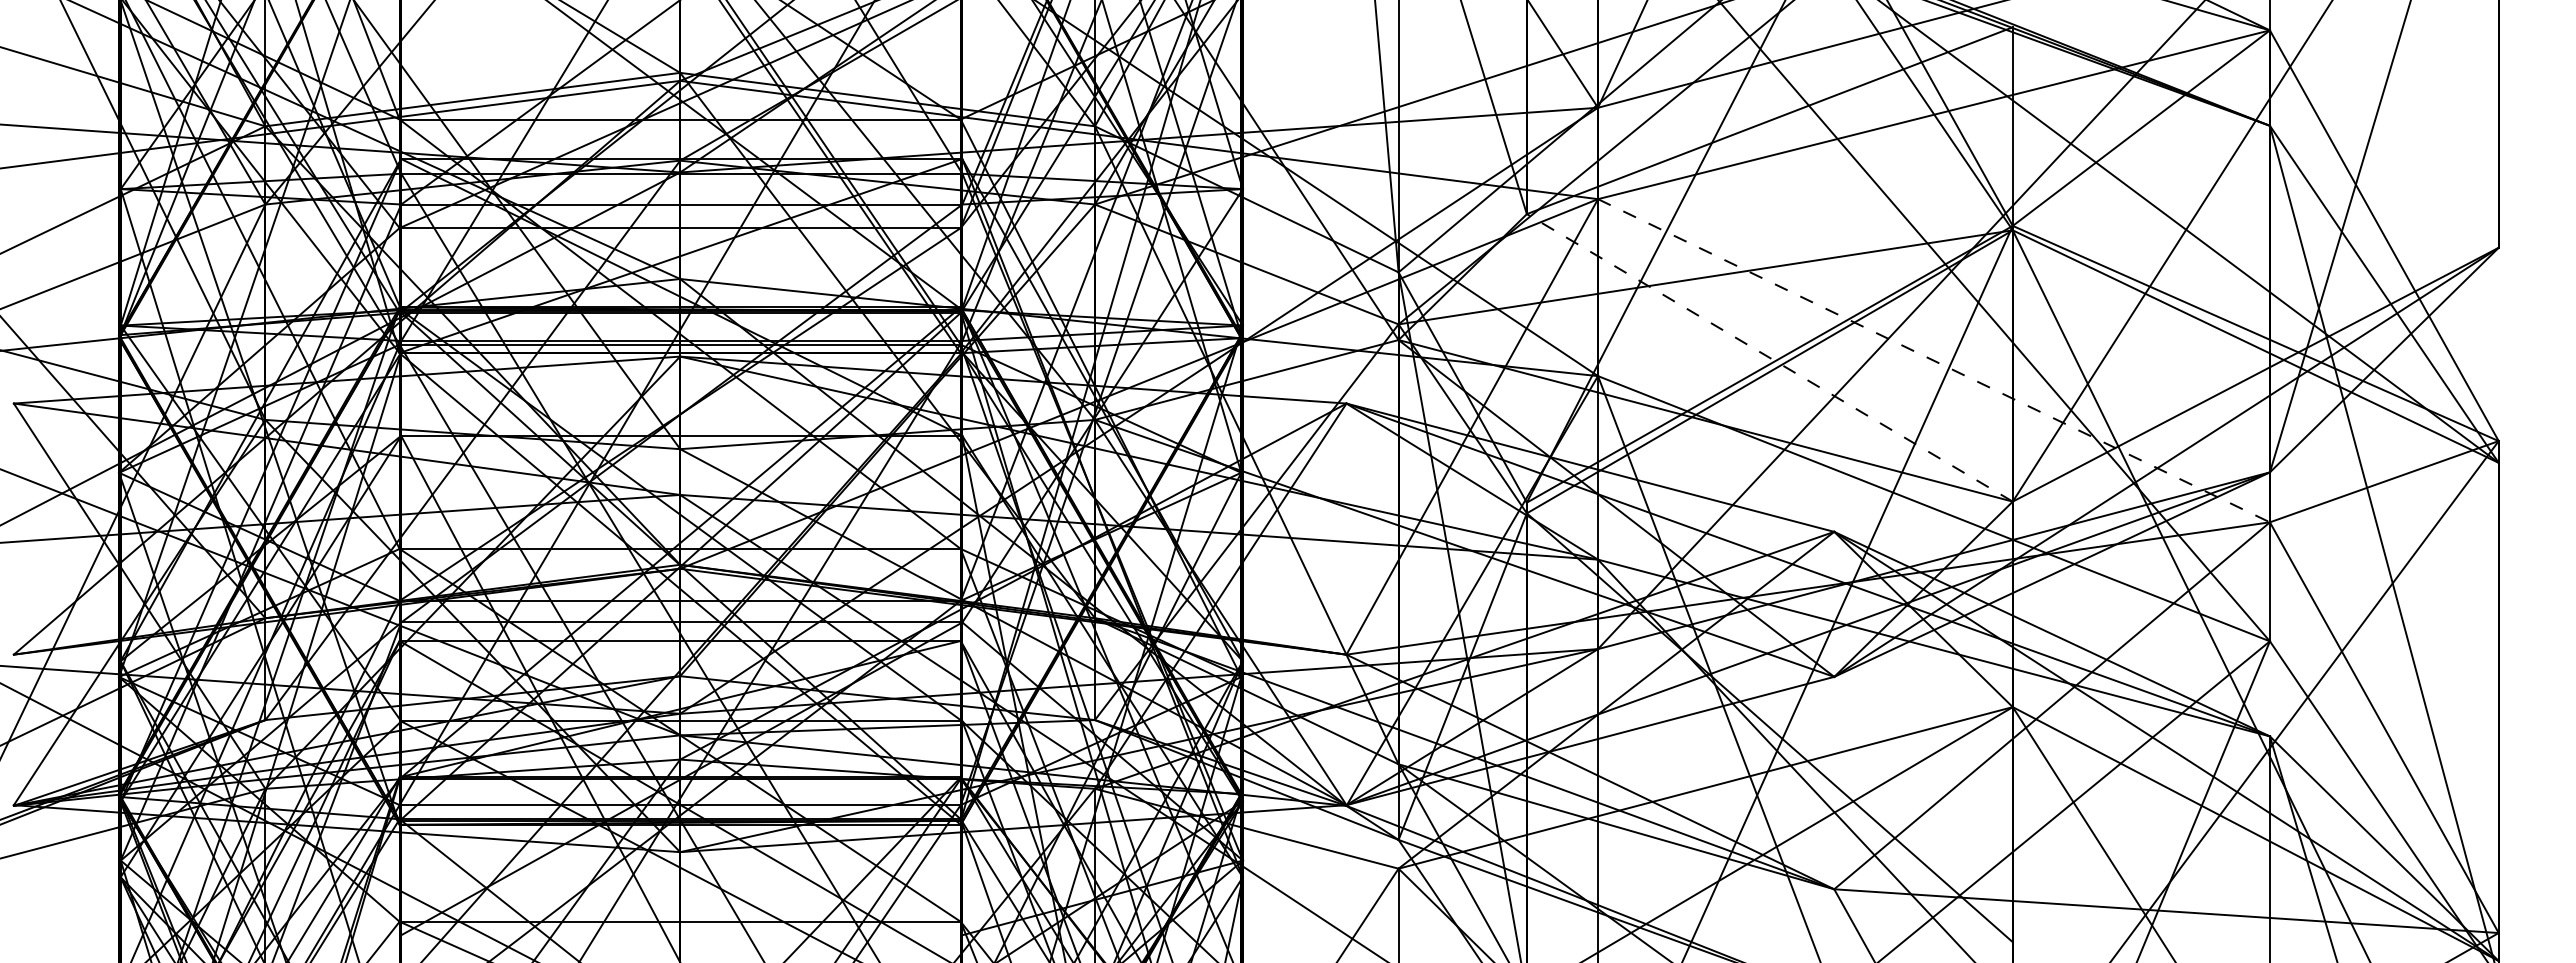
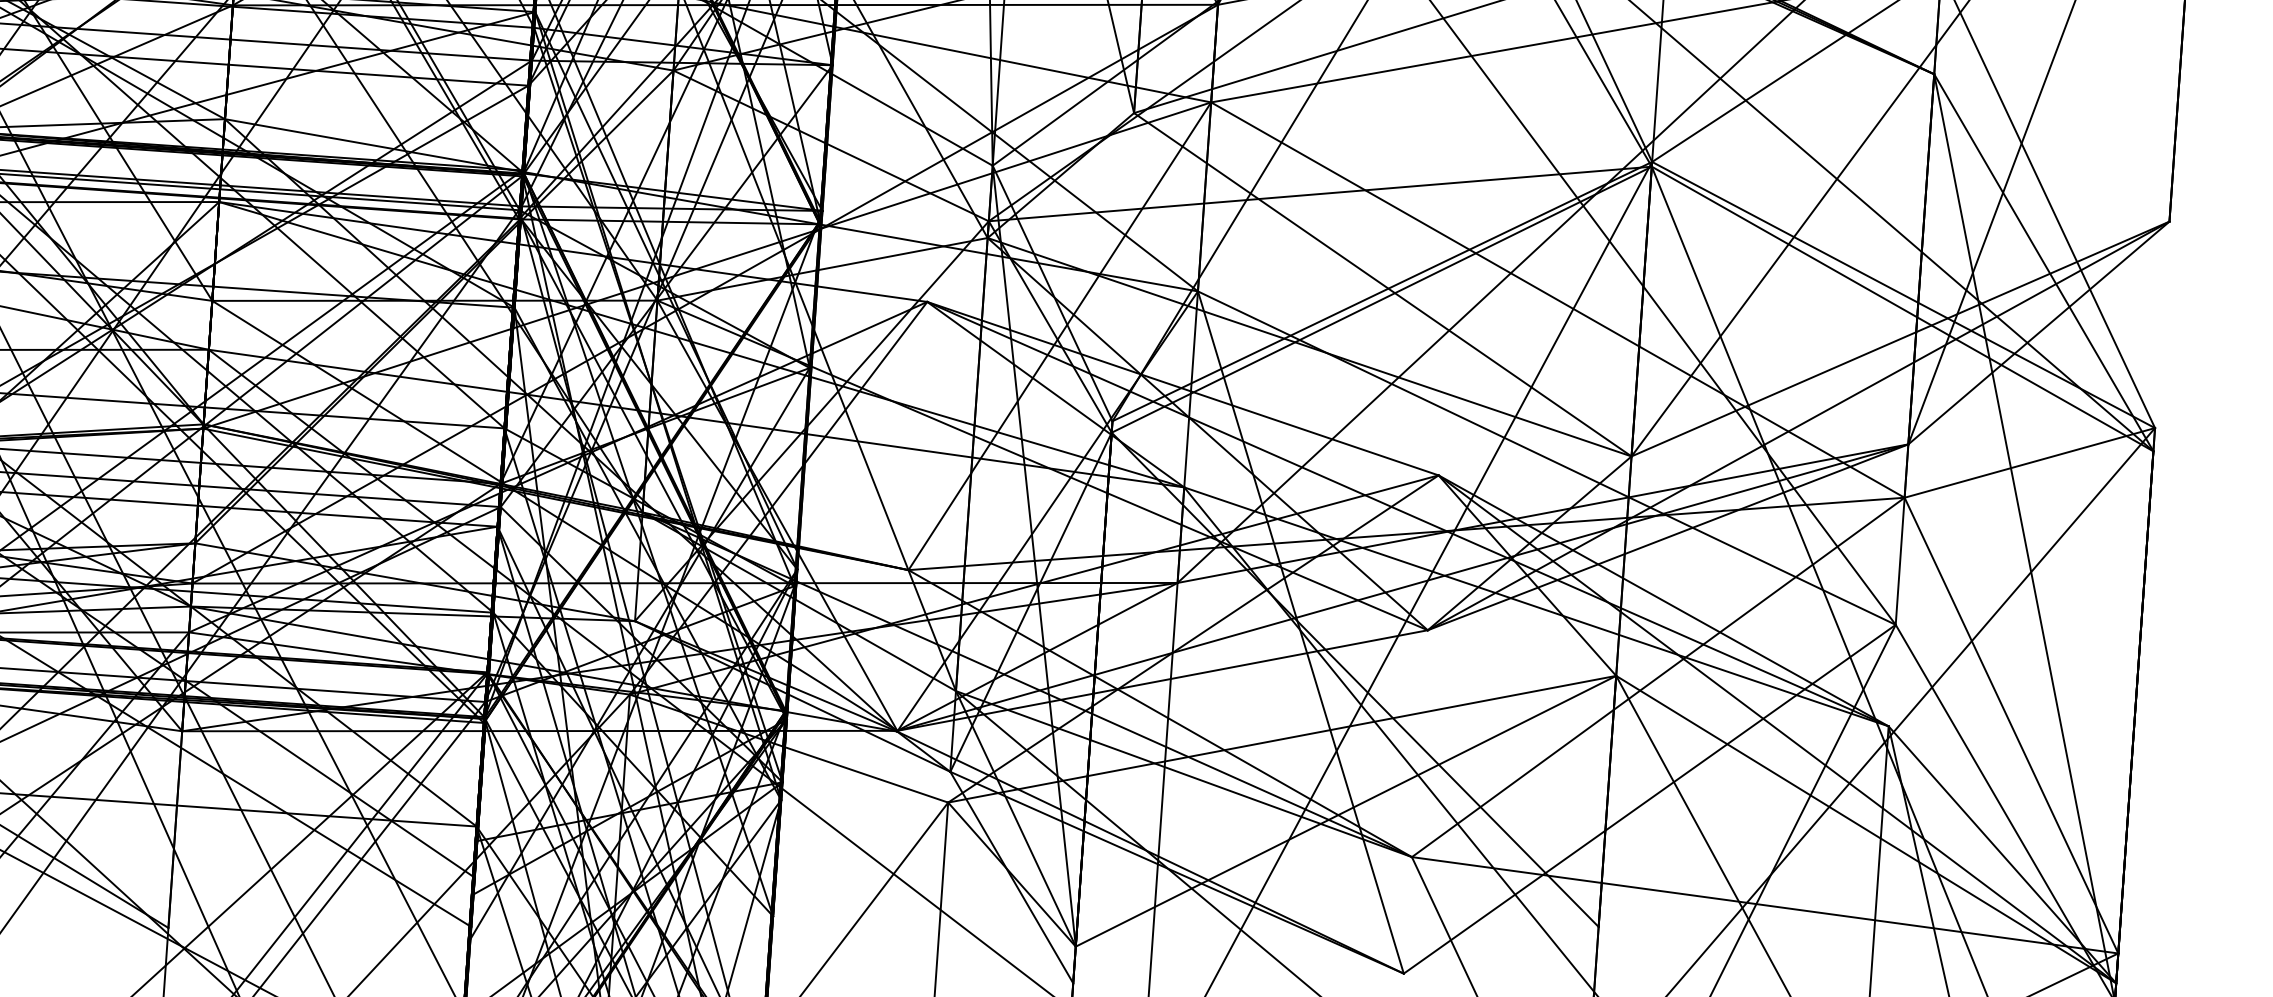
line: (1769, 357) -> (1382, 284), dashed -> solid
line: (1933, 360) -> (1557, 299), dashed -> solid

